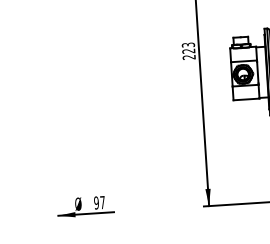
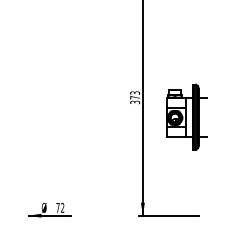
text: (189, 54) -> (135, 100), 223 -> 373
text: (99, 202) -> (60, 207), 97 -> 72

